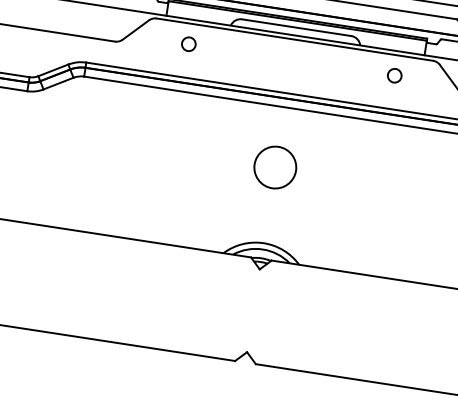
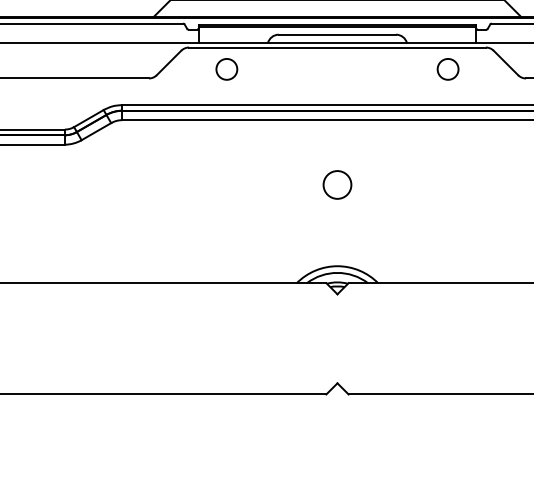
circle: (188, 44) -> (226, 69), size x1.43
circle: (394, 75) -> (447, 69), size x1.43
circle: (275, 167) -> (337, 184), size x0.62

